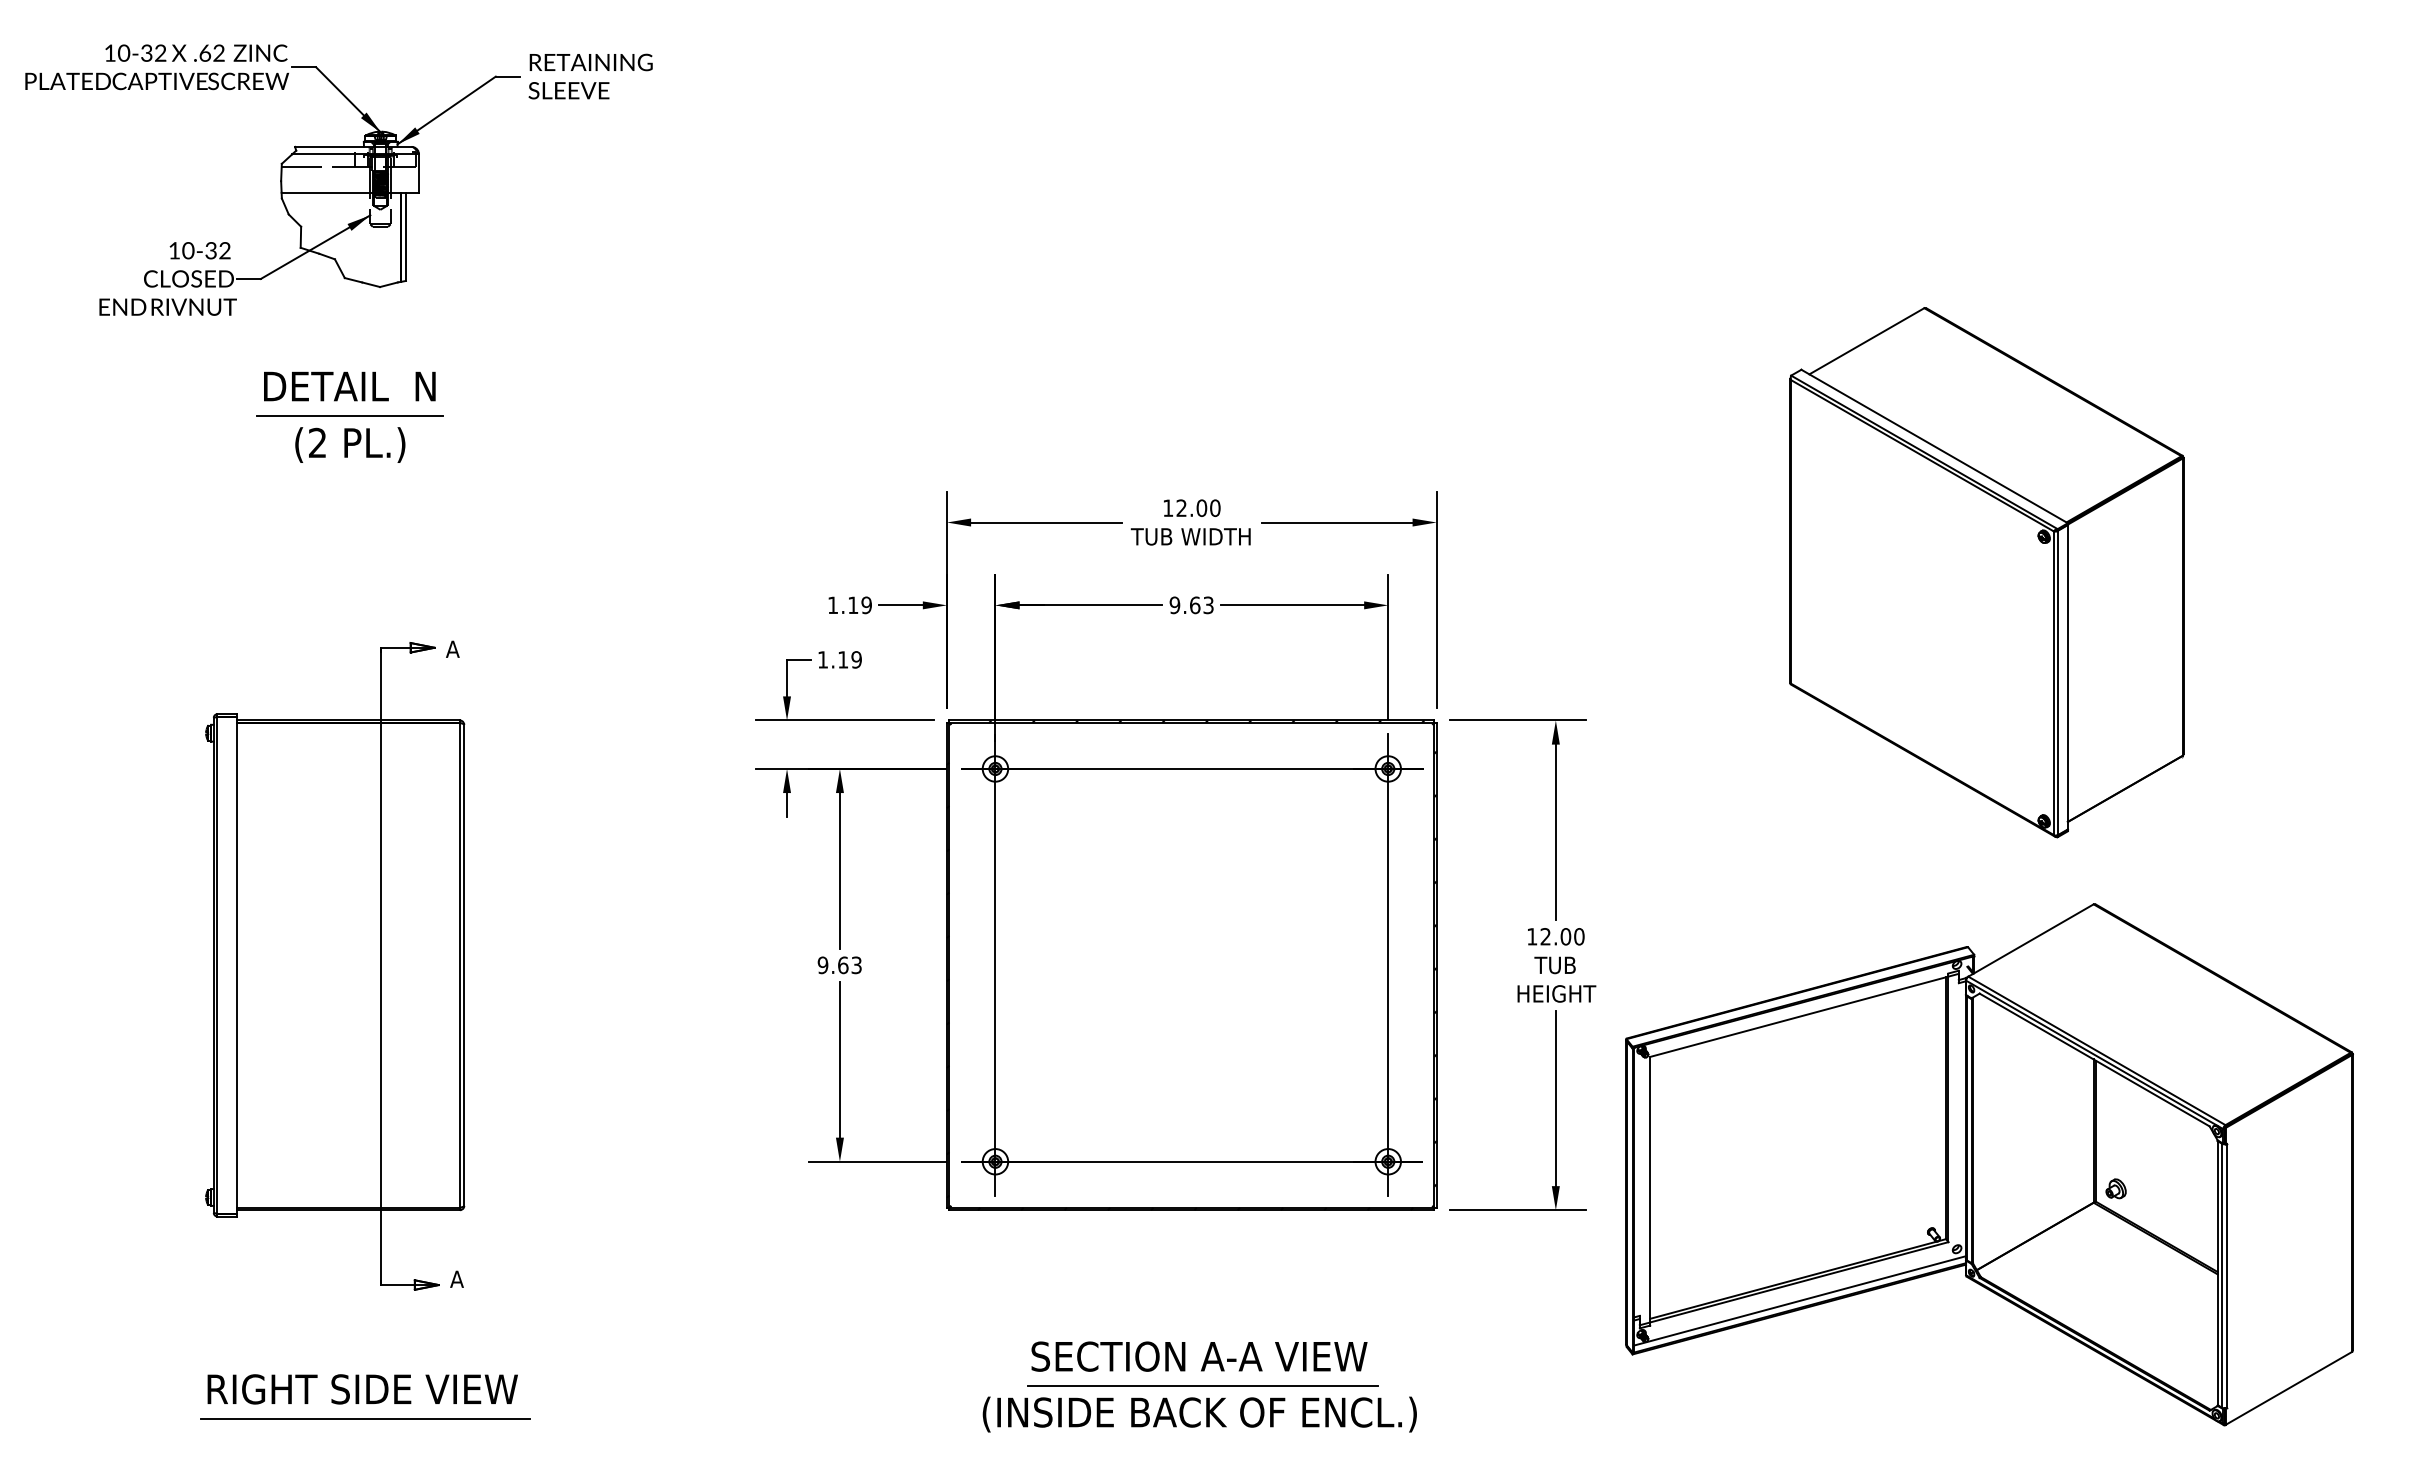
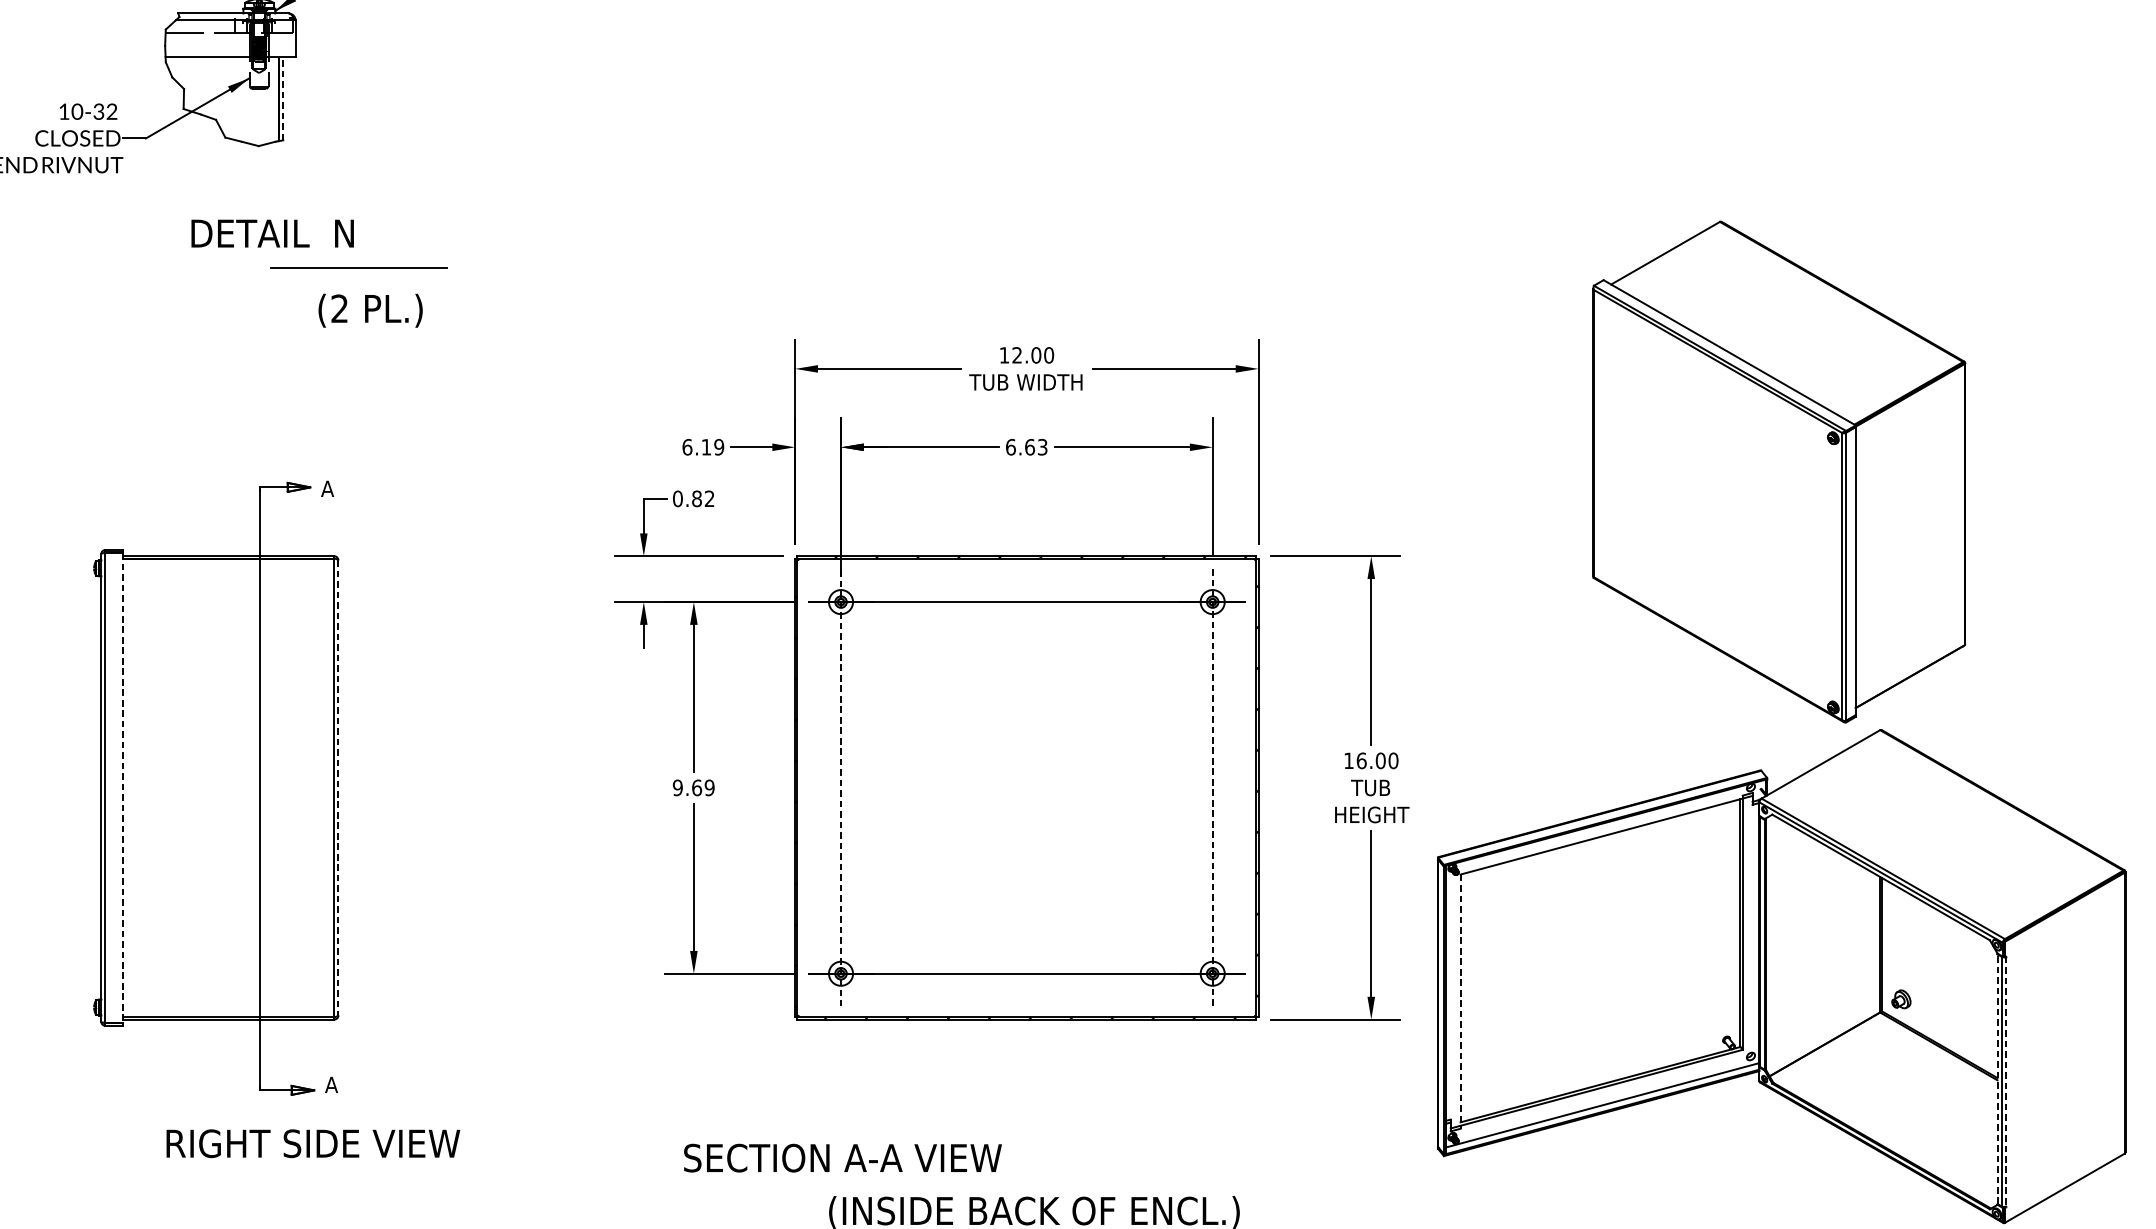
line: (405, 236) -> (282, 98), solid -> dashed
text: (349, 386) -> (272, 233), moved
line: (349, 415) -> (358, 267), moved
text: (350, 444) -> (370, 310), moved
part: (1986, 572) -> (1778, 472), moved
text: (833, 605) -> (687, 447), 1.19 -> 6.19
text: (1174, 605) -> (1010, 447), 9.63 -> 6.63
text: (839, 659) -> (693, 498), 1.19 -> 0.82
text: (1545, 936) -> (1361, 760), 12.00 -> 16.00
text: (856, 964) -> (709, 787), 9.63 -> 9.69
line: (236, 965) -> (122, 788), solid -> dashed
line: (464, 965) -> (338, 788), solid -> dashed
line: (995, 965) -> (841, 788), solid -> dashed
line: (1388, 965) -> (1212, 788), solid -> dashed
line: (1650, 1191) -> (1460, 1001), solid -> dashed
line: (2217, 1273) -> (1997, 1079), solid -> dashed
line: (2226, 1276) -> (2005, 1082), solid -> dashed
text: (1199, 1356) -> (842, 1158), moved
line: (1202, 1385) -> (1036, 1185), removed
text: (362, 1389) -> (313, 1143), moved
line: (365, 1418) -> (244, 1216), removed

